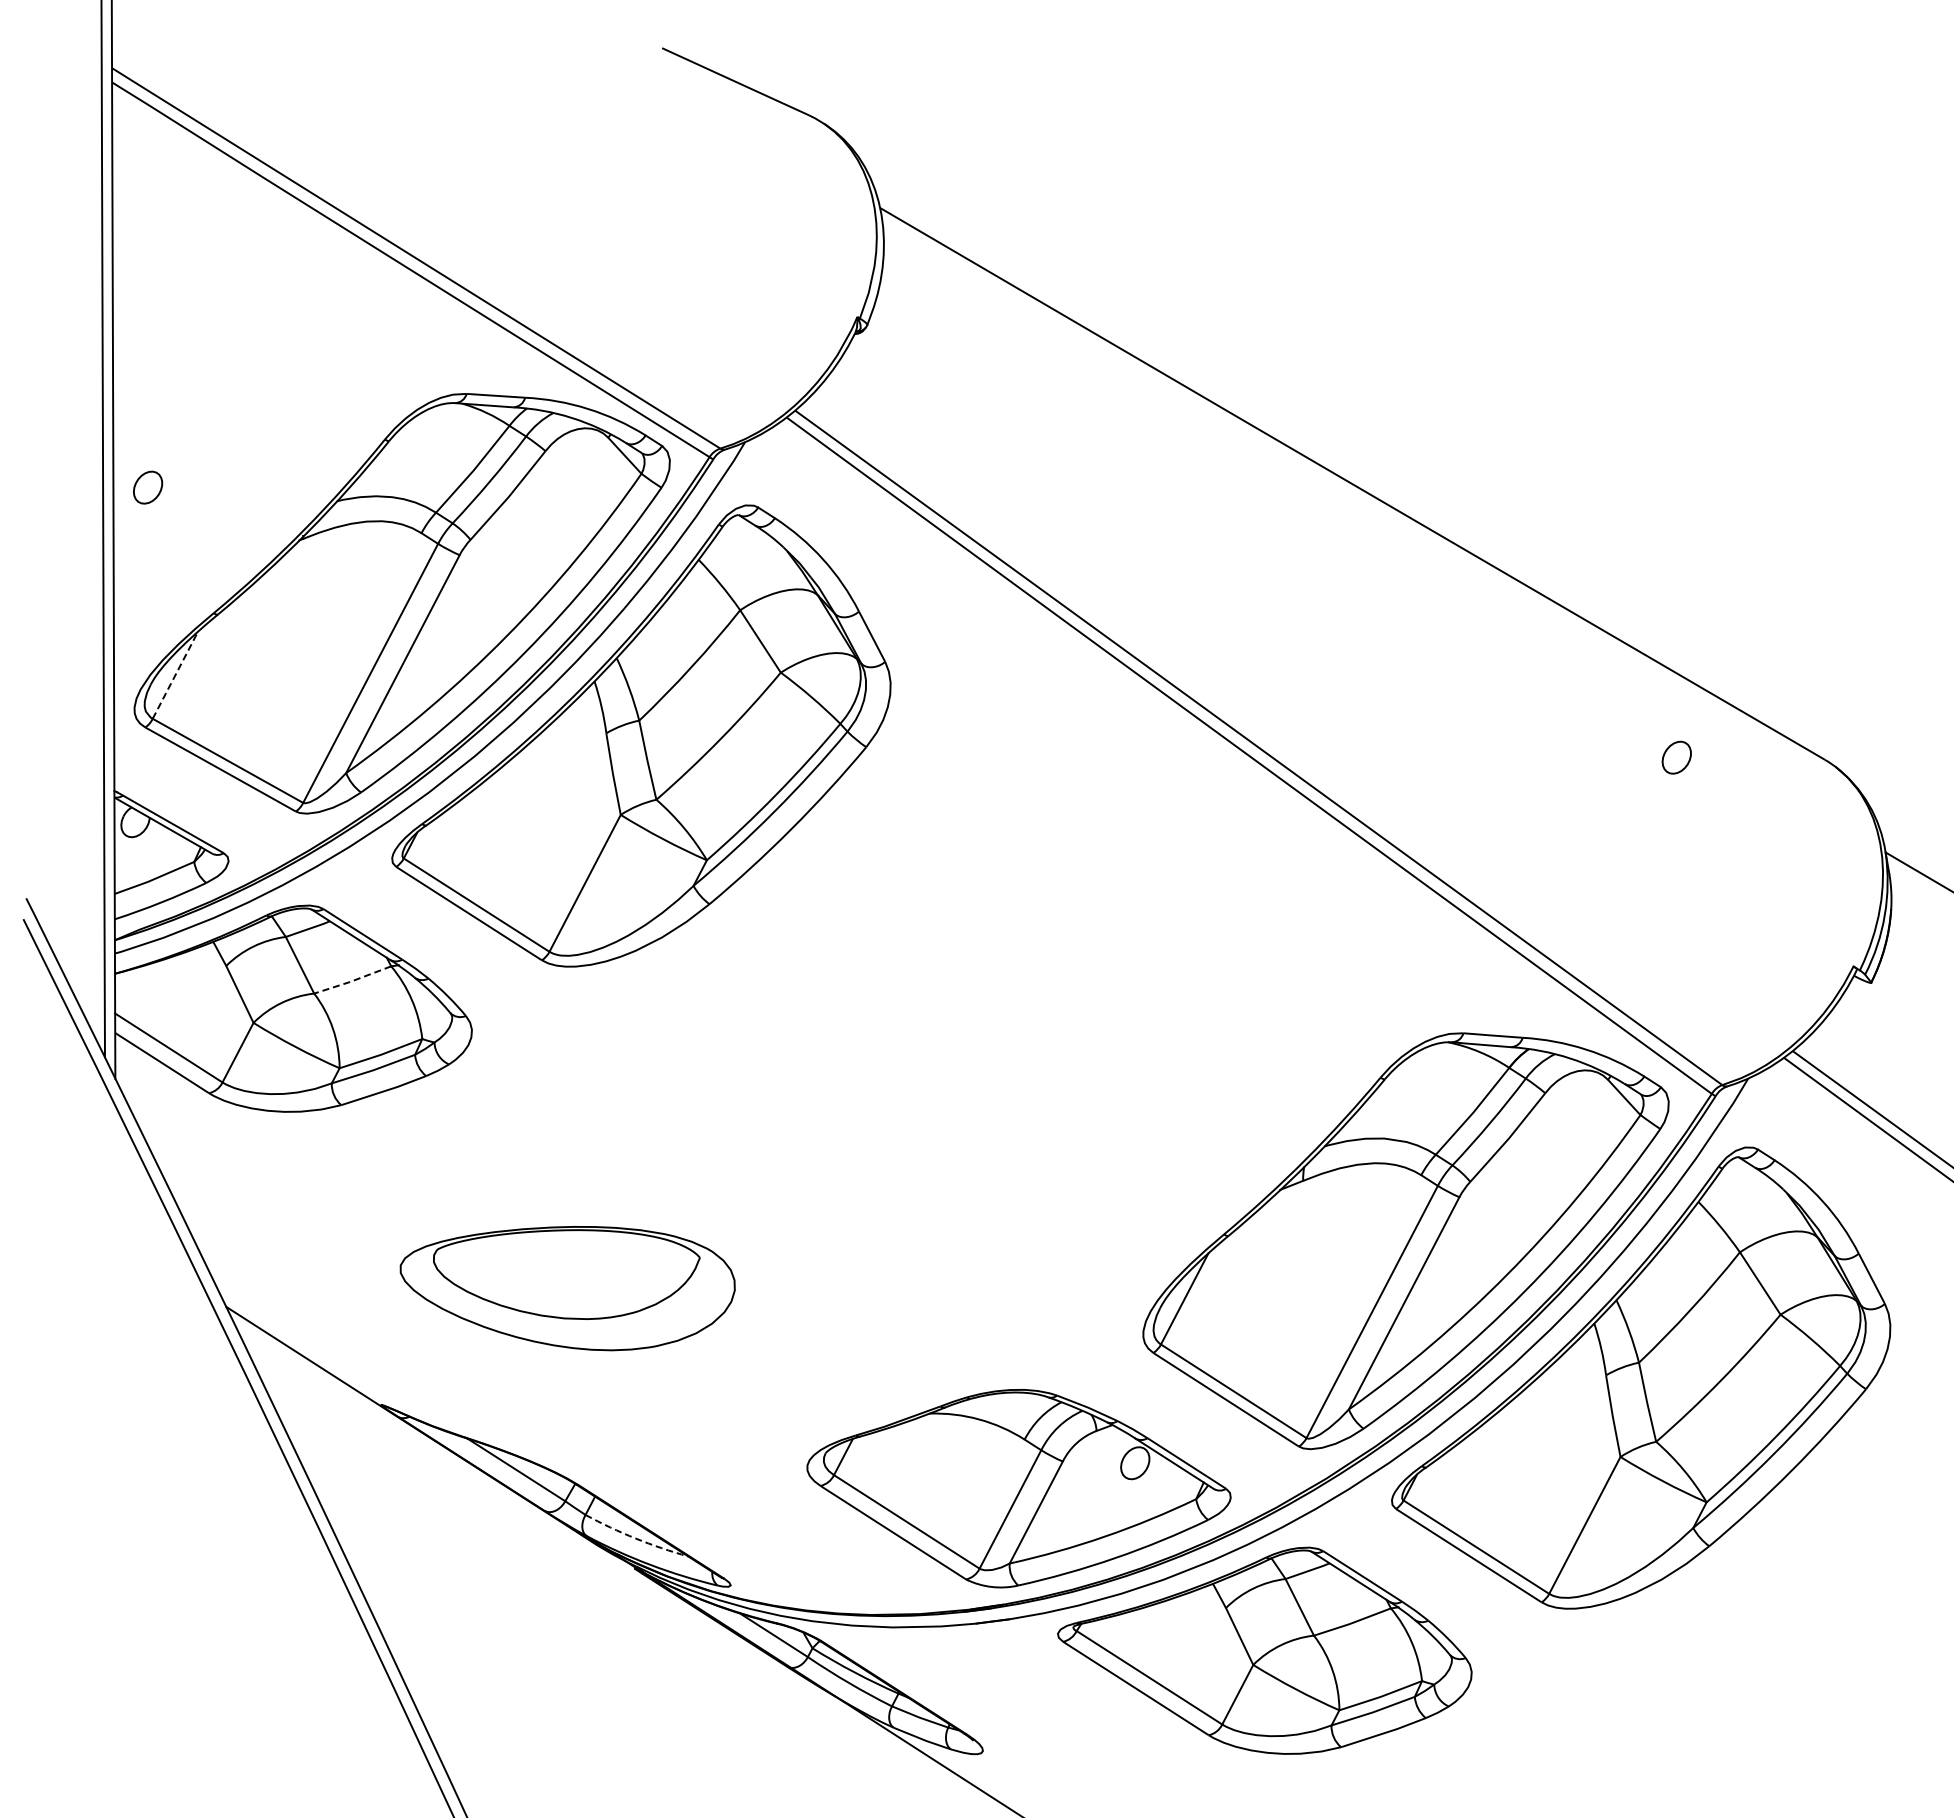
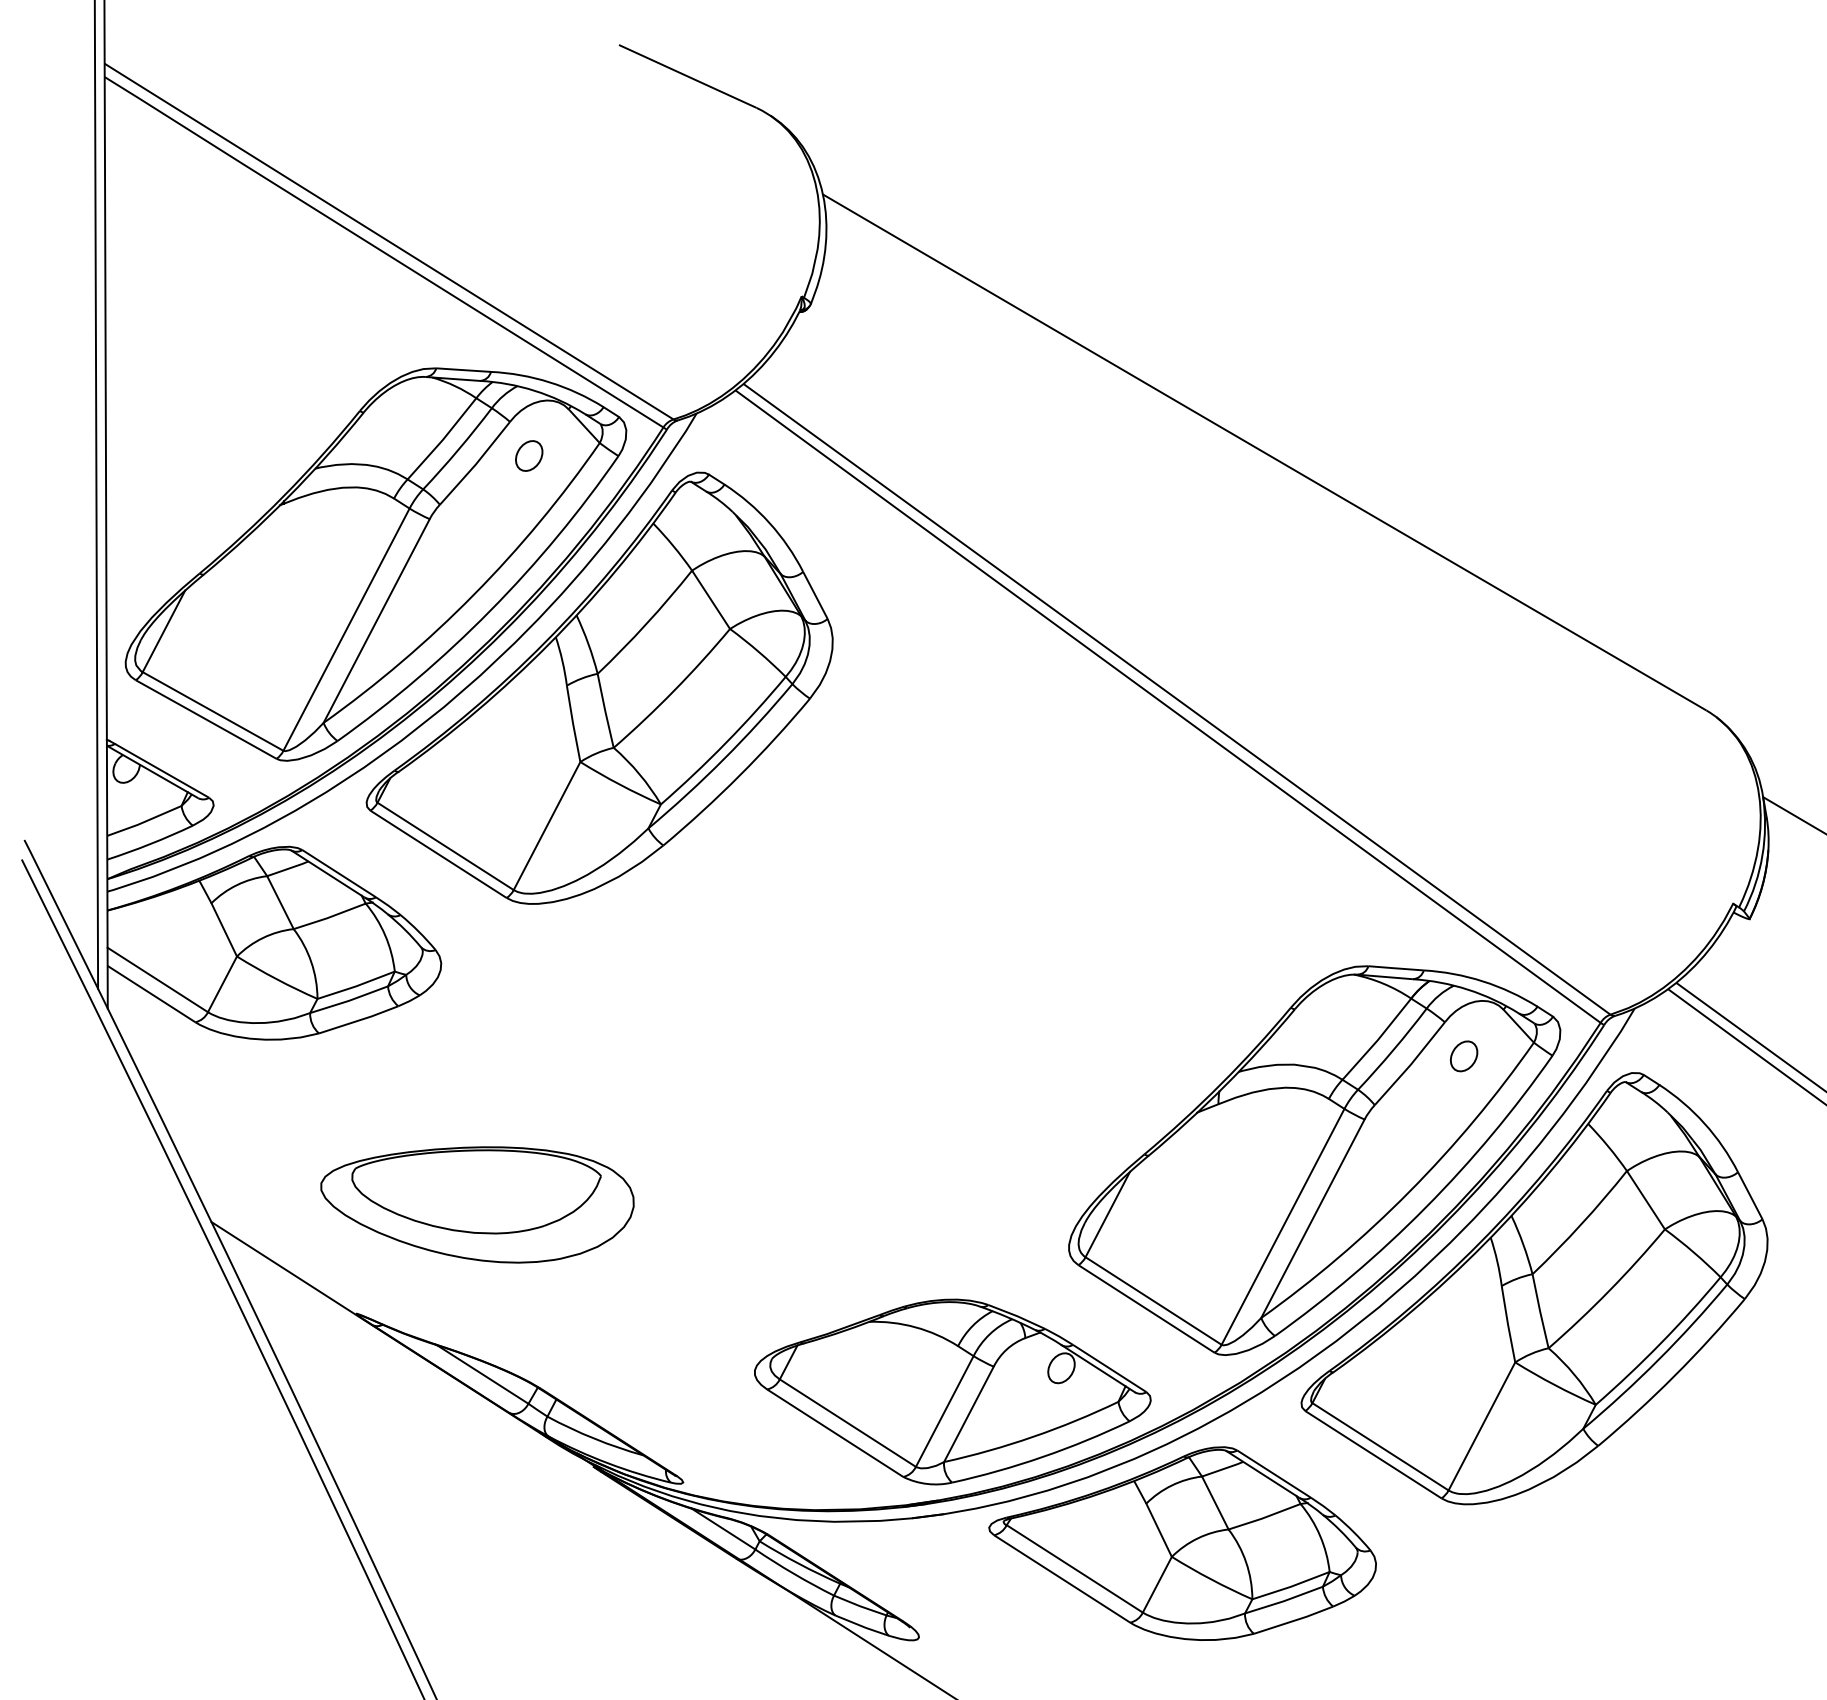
part: (148, 487) -> (529, 455), moved
line: (175, 674) -> (164, 630), dashed -> solid
part: (1676, 757) -> (1463, 1056), moved
line: (352, 981) -> (329, 917), dashed -> solid
part: (567, 1288) -> (477, 1204), moved
arc: (635, 1538) -> (594, 1438), dashed -> solid

